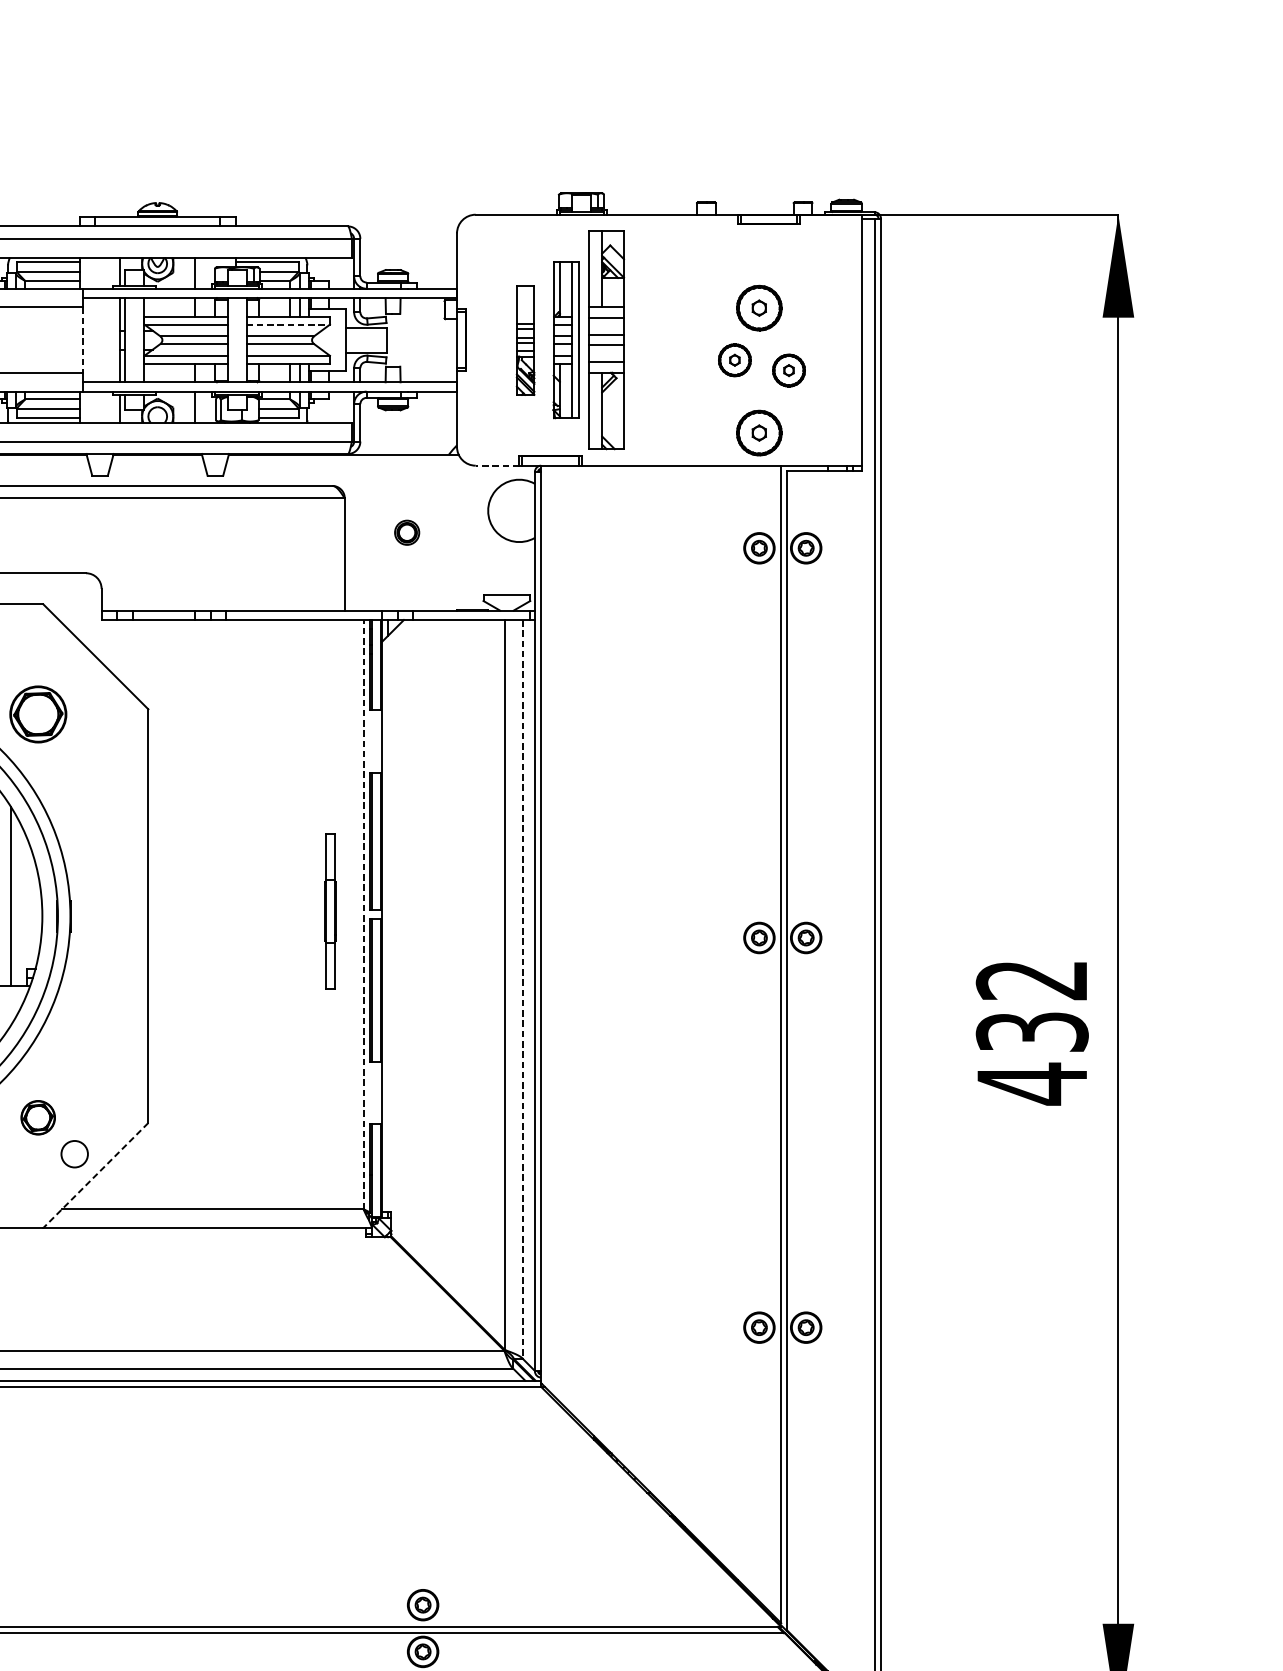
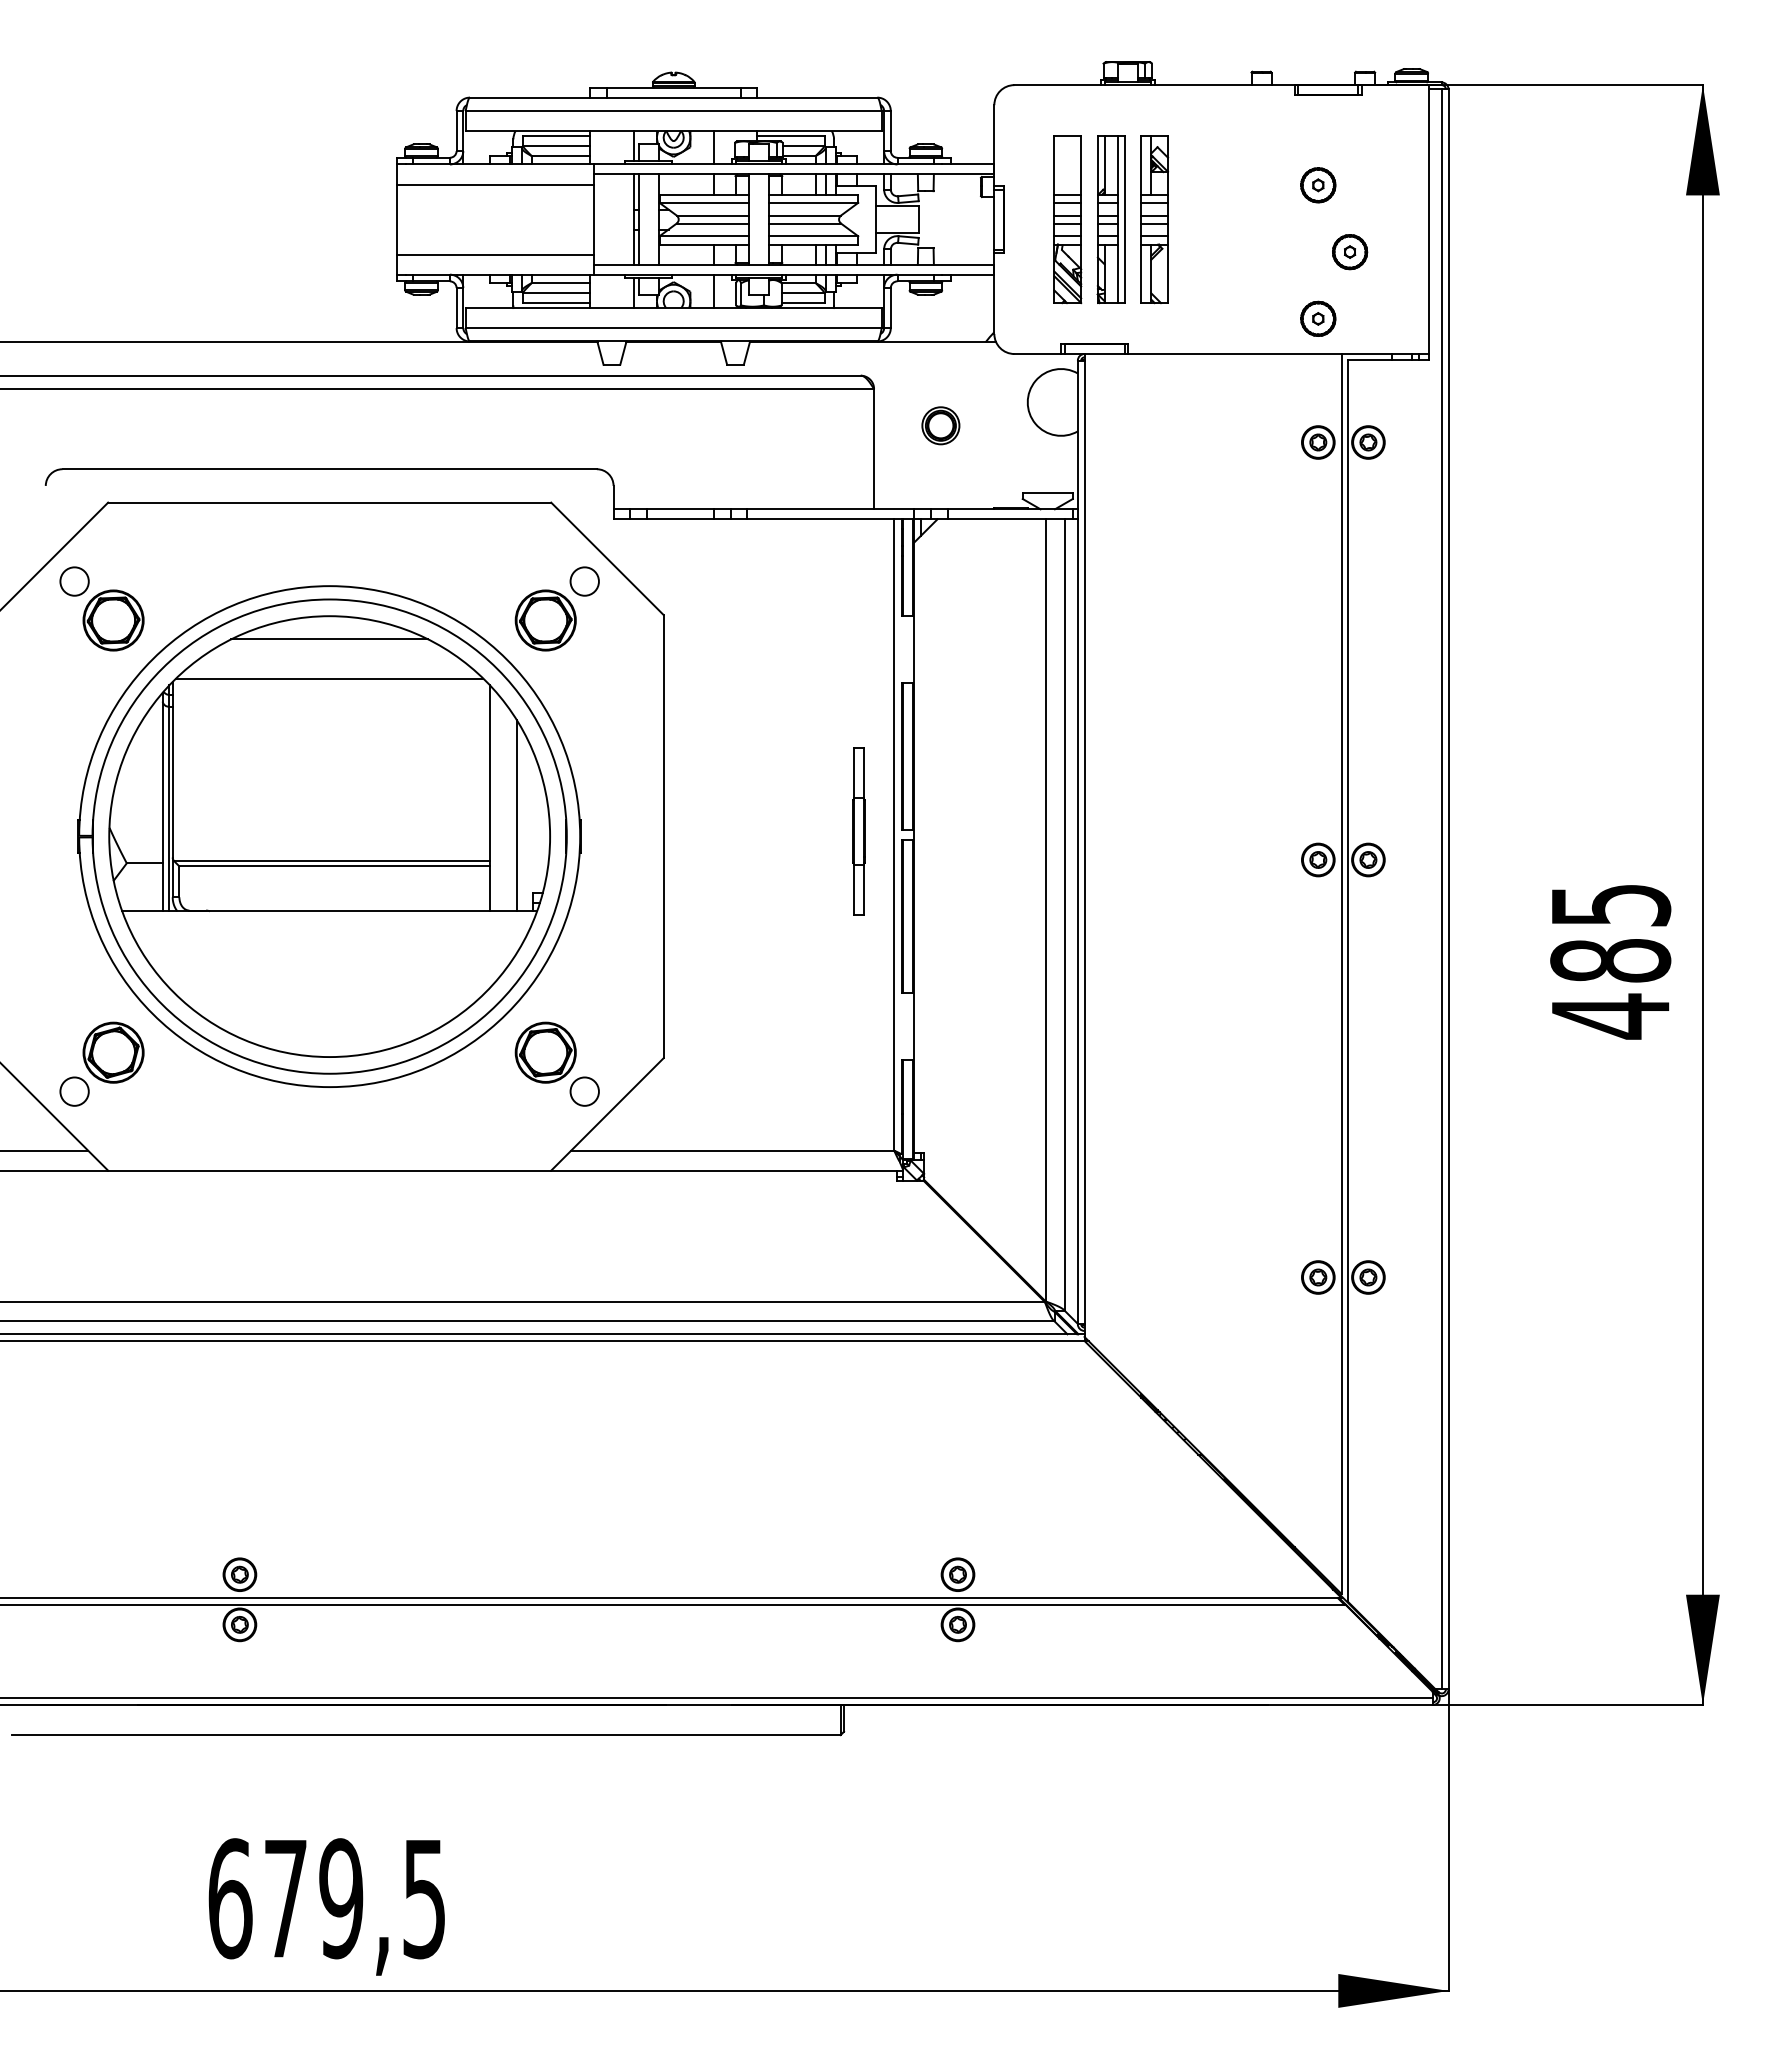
part: (759, 308) -> (1318, 185), size x0.71
line: (288, 324) -> (813, 202), dashed -> solid
part: (525, 340) -> (1067, 219), size x1.43
part: (606, 340) -> (1154, 219), size x0.71
line: (82, 341) -> (593, 220), dashed -> solid
part: (735, 360) -> (1292, 241), removed
part: (759, 432) -> (1318, 318), size x0.71
line: (497, 466) -> (1037, 354), dashed -> solid
part: (406, 532) -> (940, 425), size x1.43
circle: (74, 678) -> (584, 581), added
line: (363, 914) -> (894, 834), dashed -> solid
line: (523, 989) -> (1065, 915), dashed -> solid
text: (1032, 1006) -> (1610, 933), 432 -> 485
part: (38, 1117) -> (545, 1052), size x1.67
line: (95, 1175) -> (607, 1114), dashed -> solid

